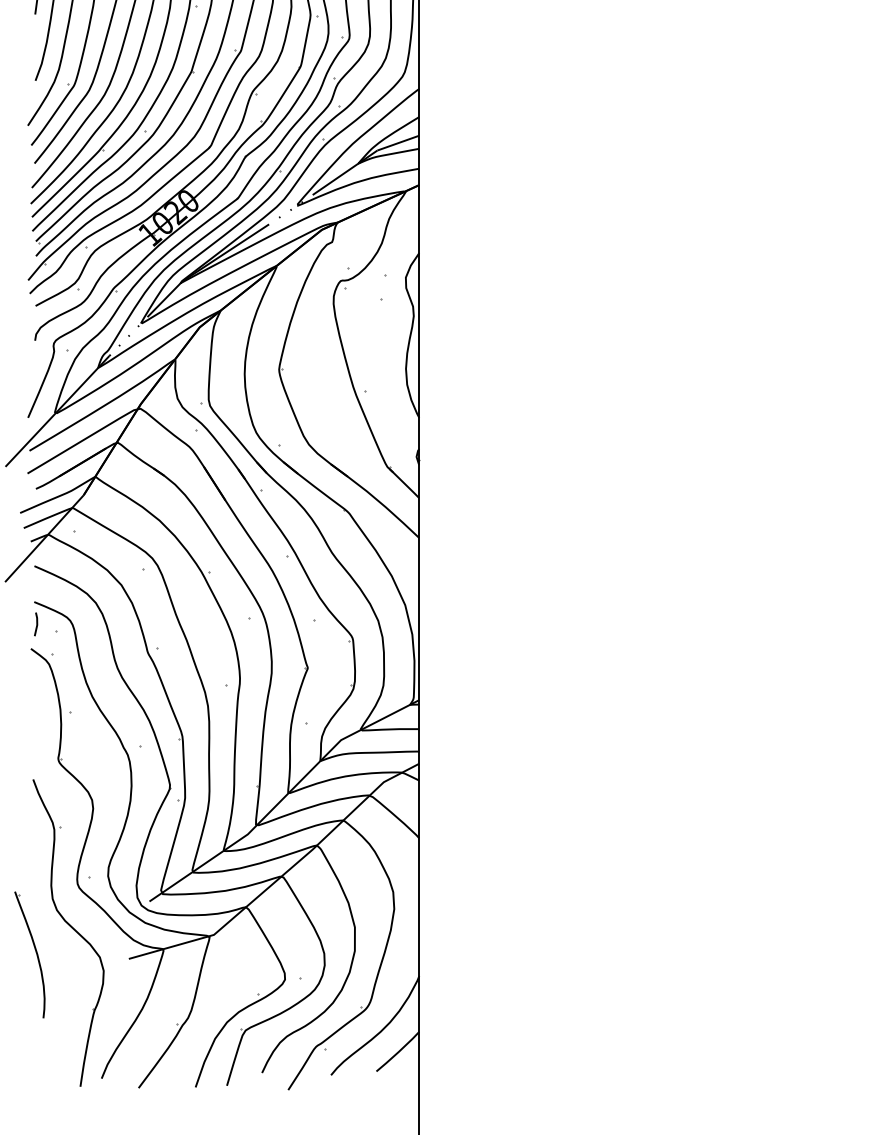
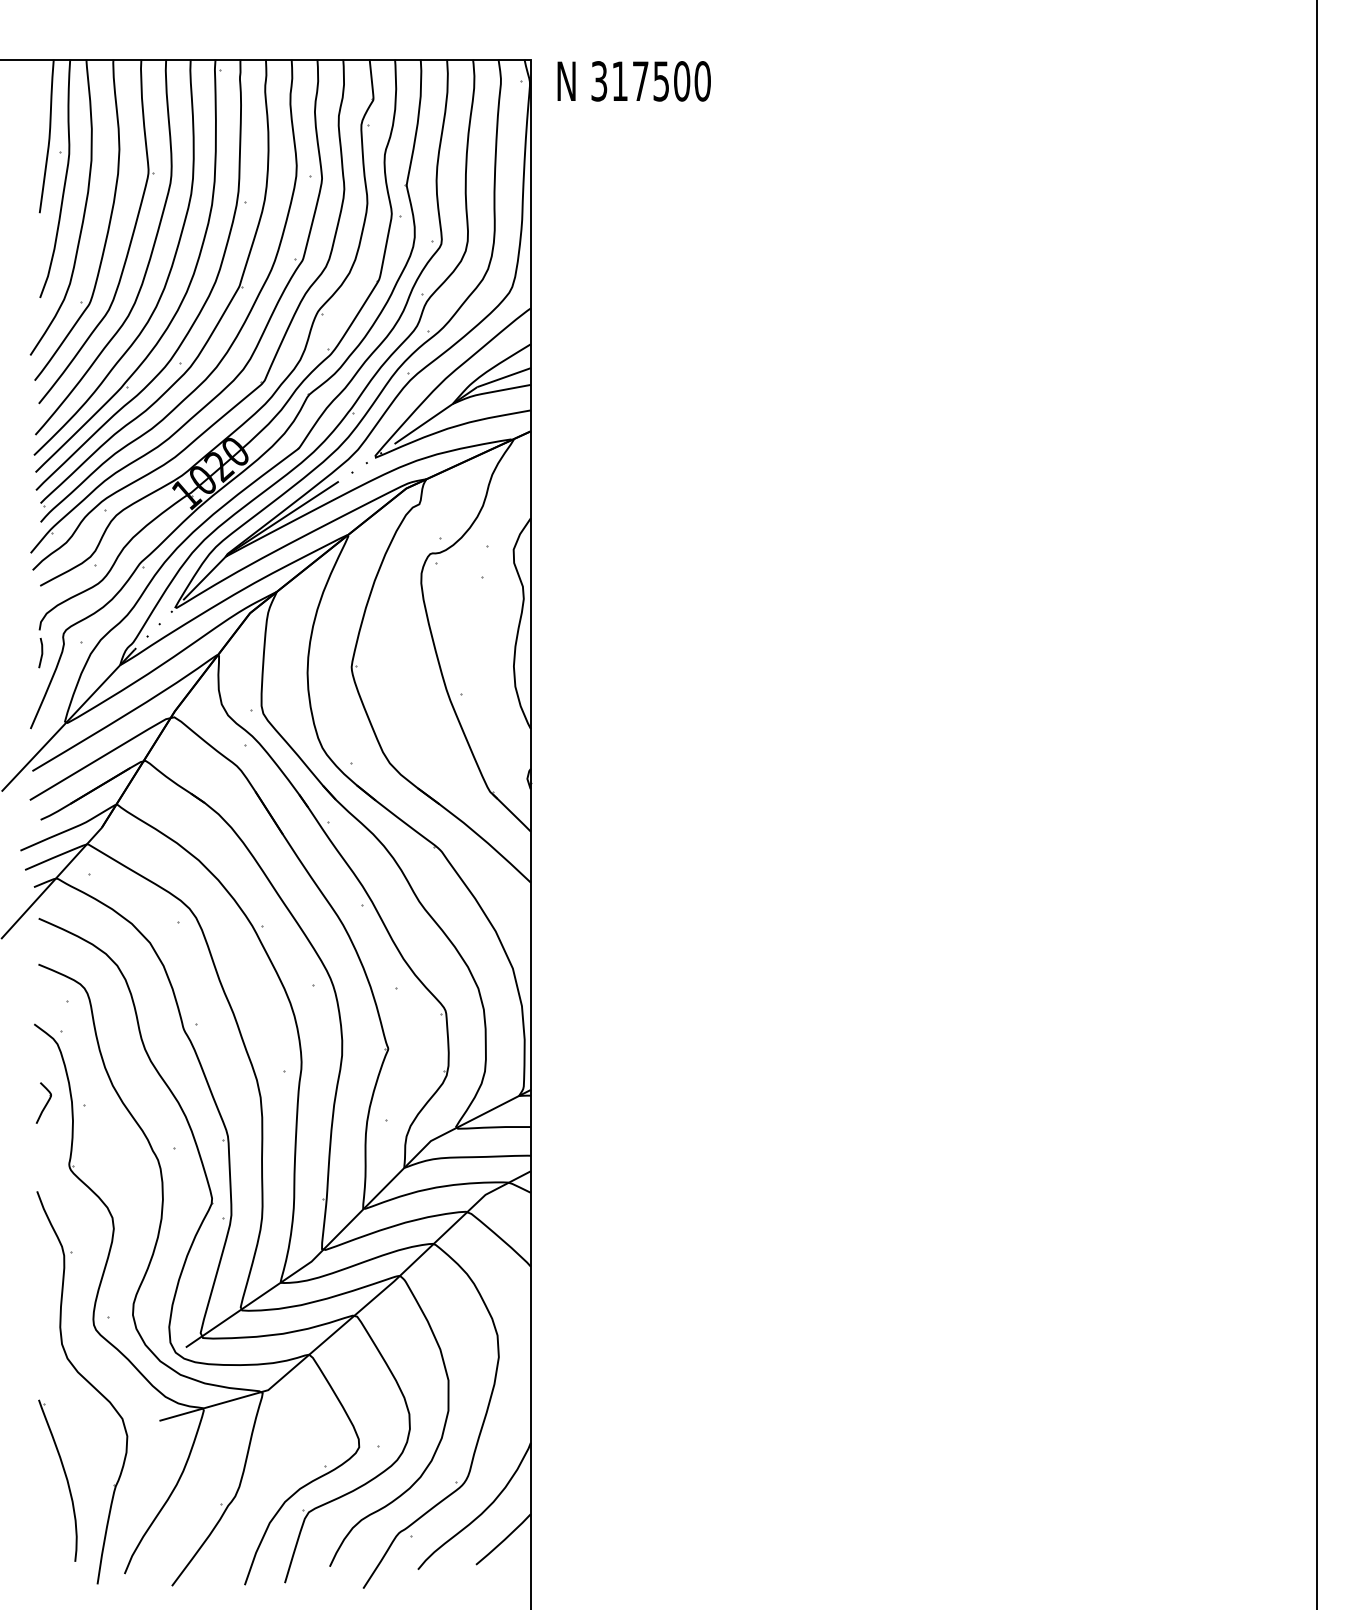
line: (36, 624) -> (41, 653), moved
part: (38, 709) -> (43, 1102), added
part: (35, 953) -> (65, 1478), moved

